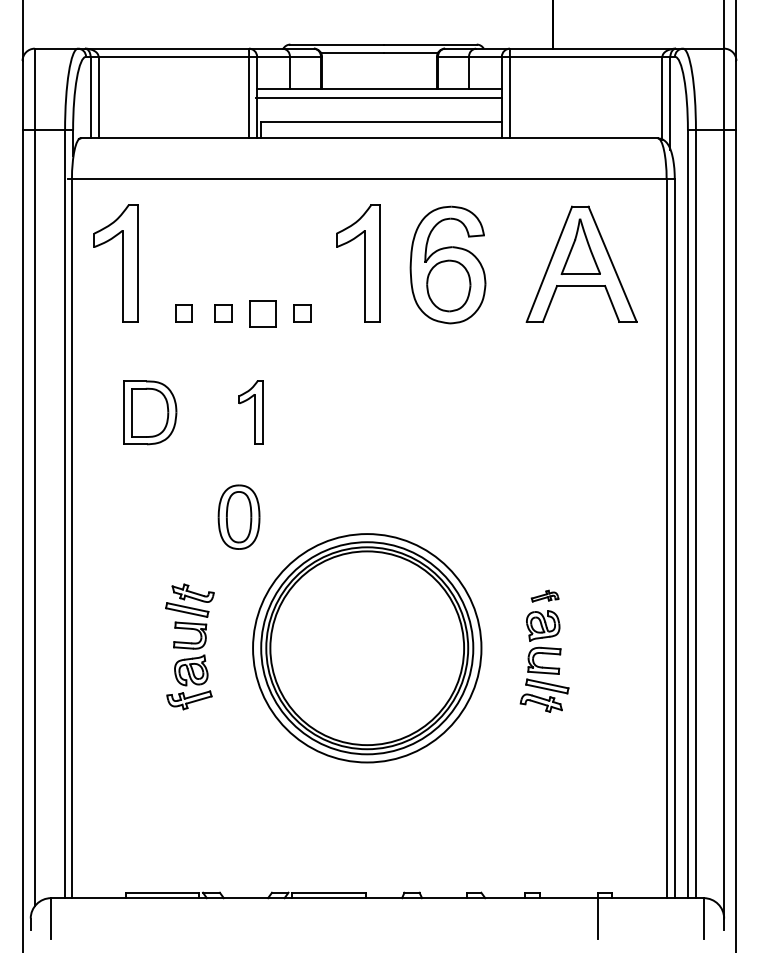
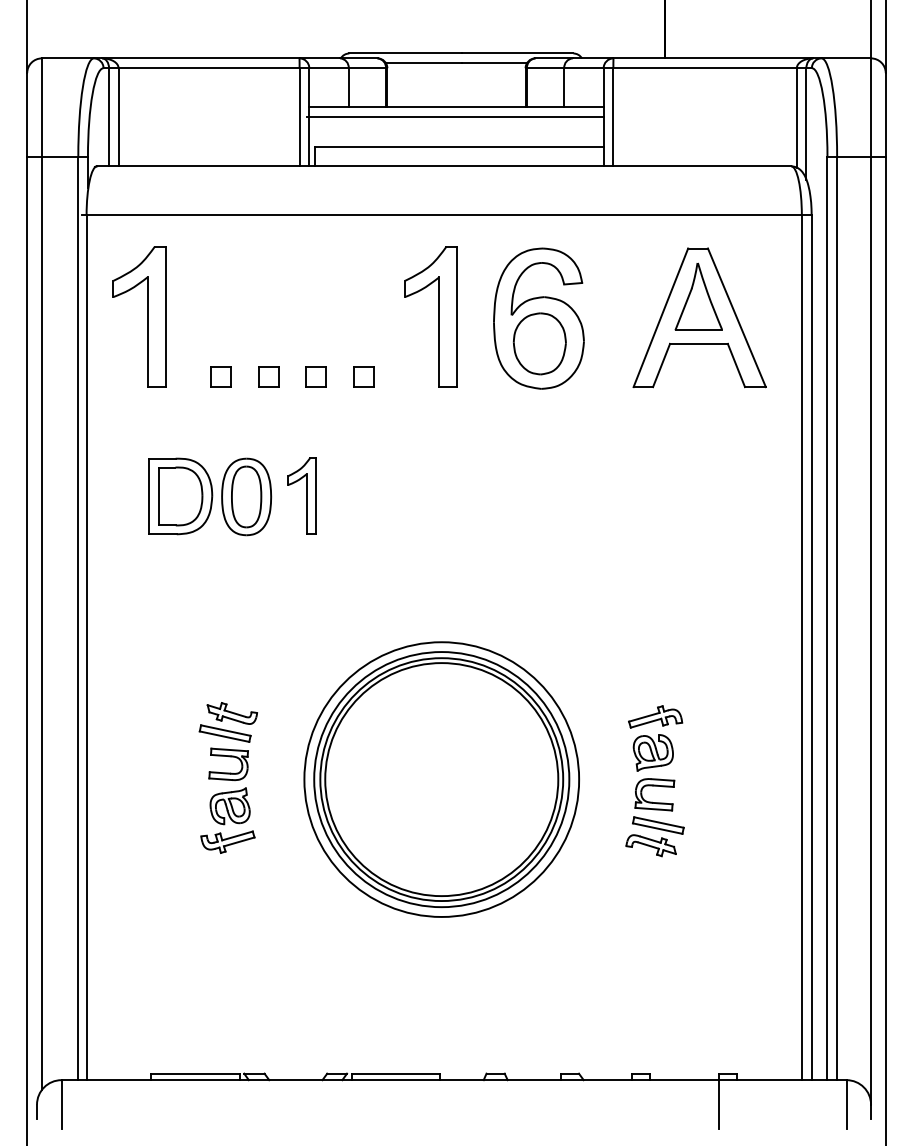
part: (262, 313) -> (315, 376), size x0.62
part: (238, 516) -> (246, 496), moved
part: (544, 595) -> (655, 716), size x1.67

